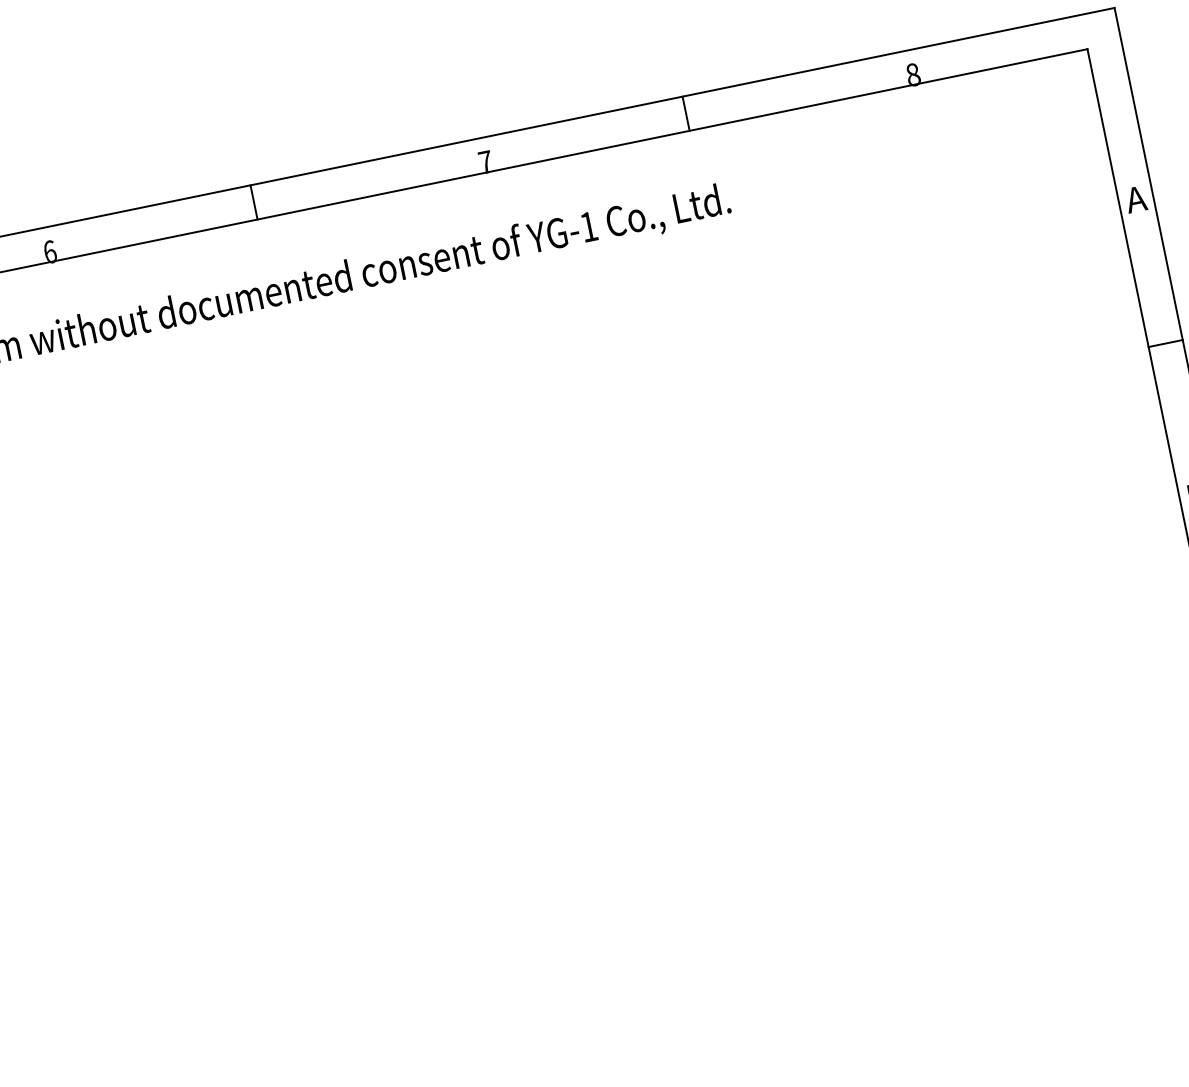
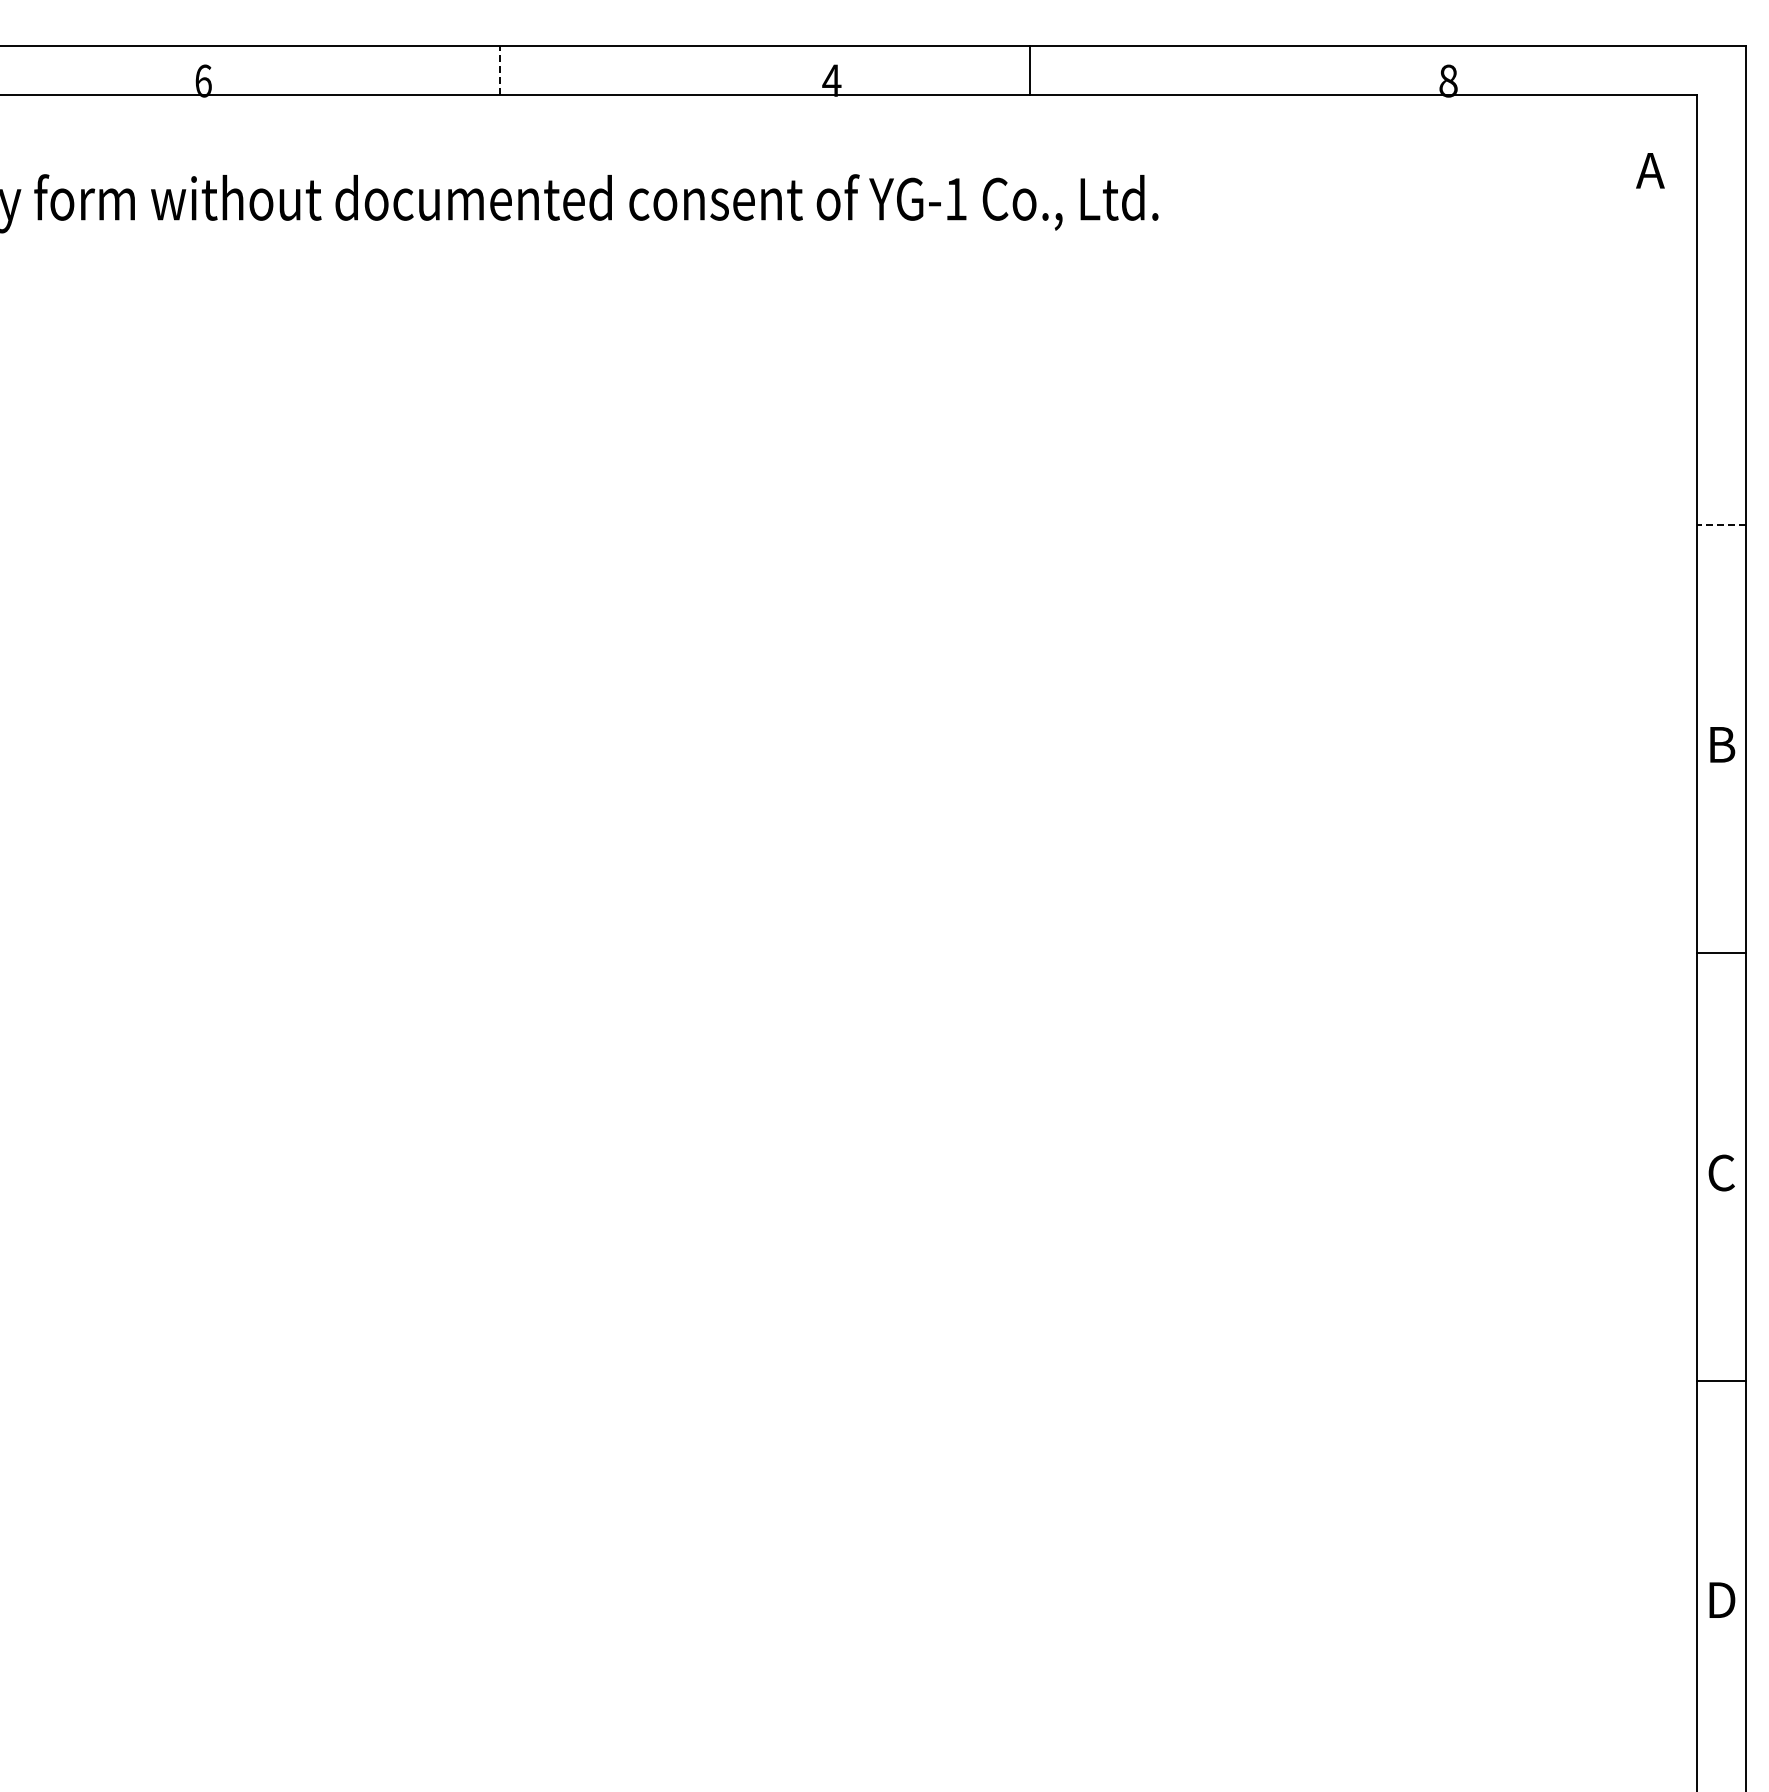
line: (685, 113) -> (1029, 69), moved
text: (485, 162) -> (831, 80), 7 -> 4
text: (1136, 199) -> (1650, 170), moved
line: (253, 202) -> (499, 70), solid -> dashed
line: (1165, 343) -> (1721, 524), solid -> dashed

